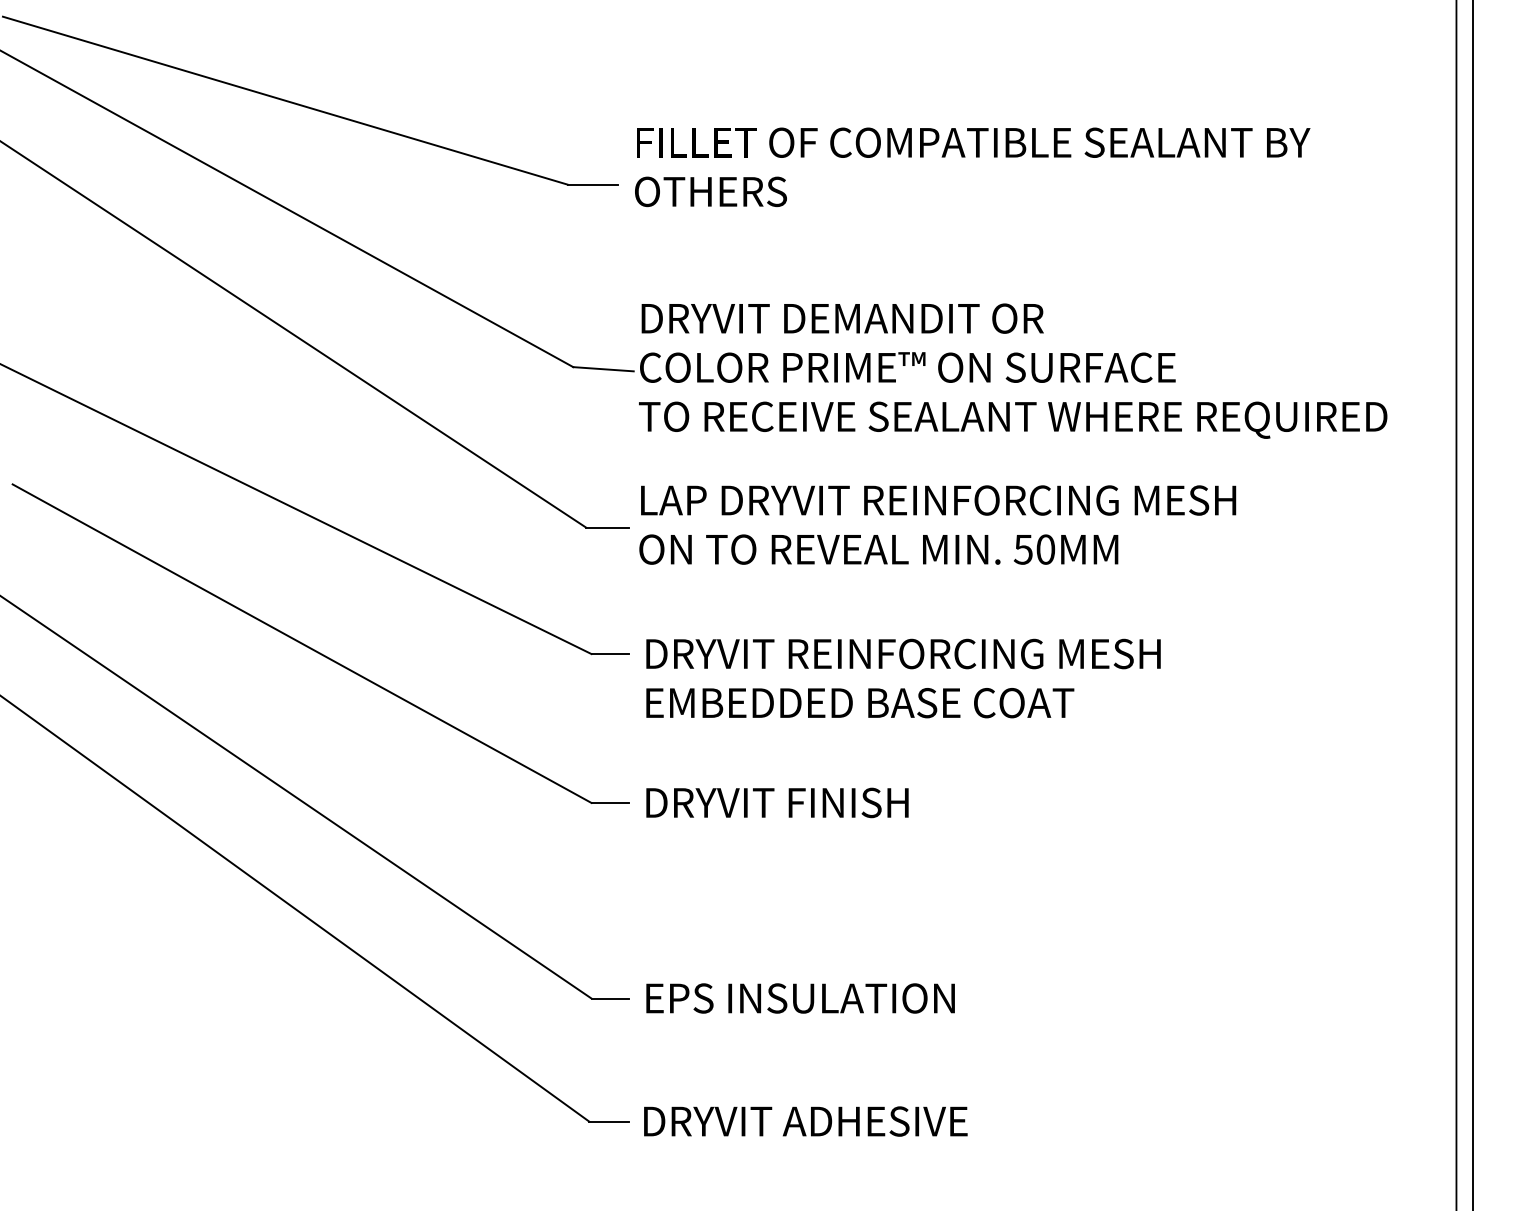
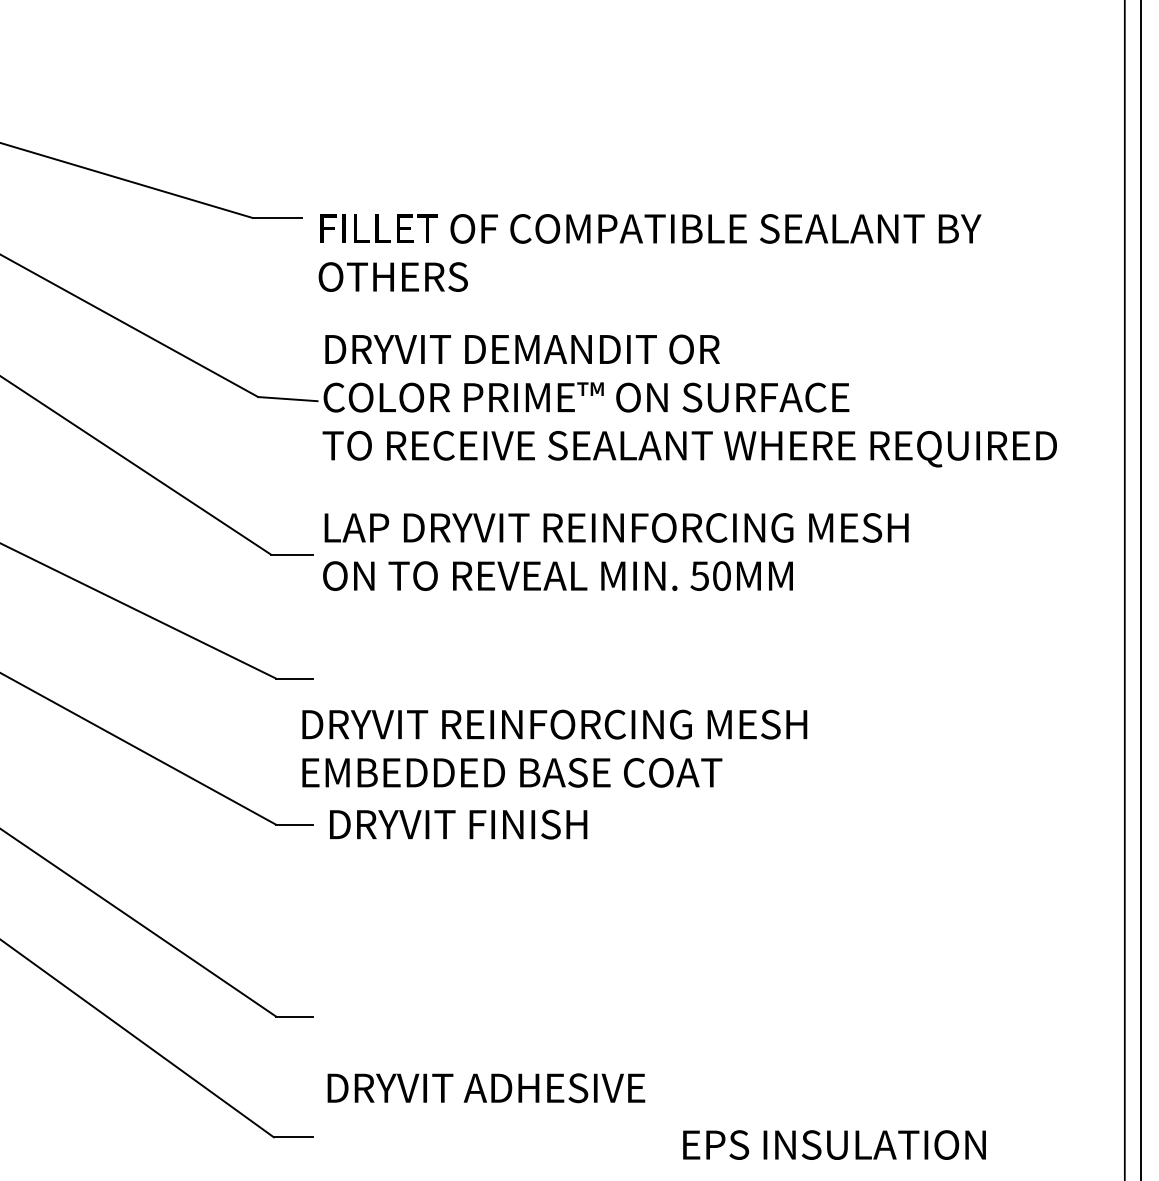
text: (972, 167) -> (649, 253), moved
text: (903, 678) -> (554, 748), moved
text: (800, 998) -> (834, 1145), moved
text: (805, 1121) -> (486, 1088), moved

